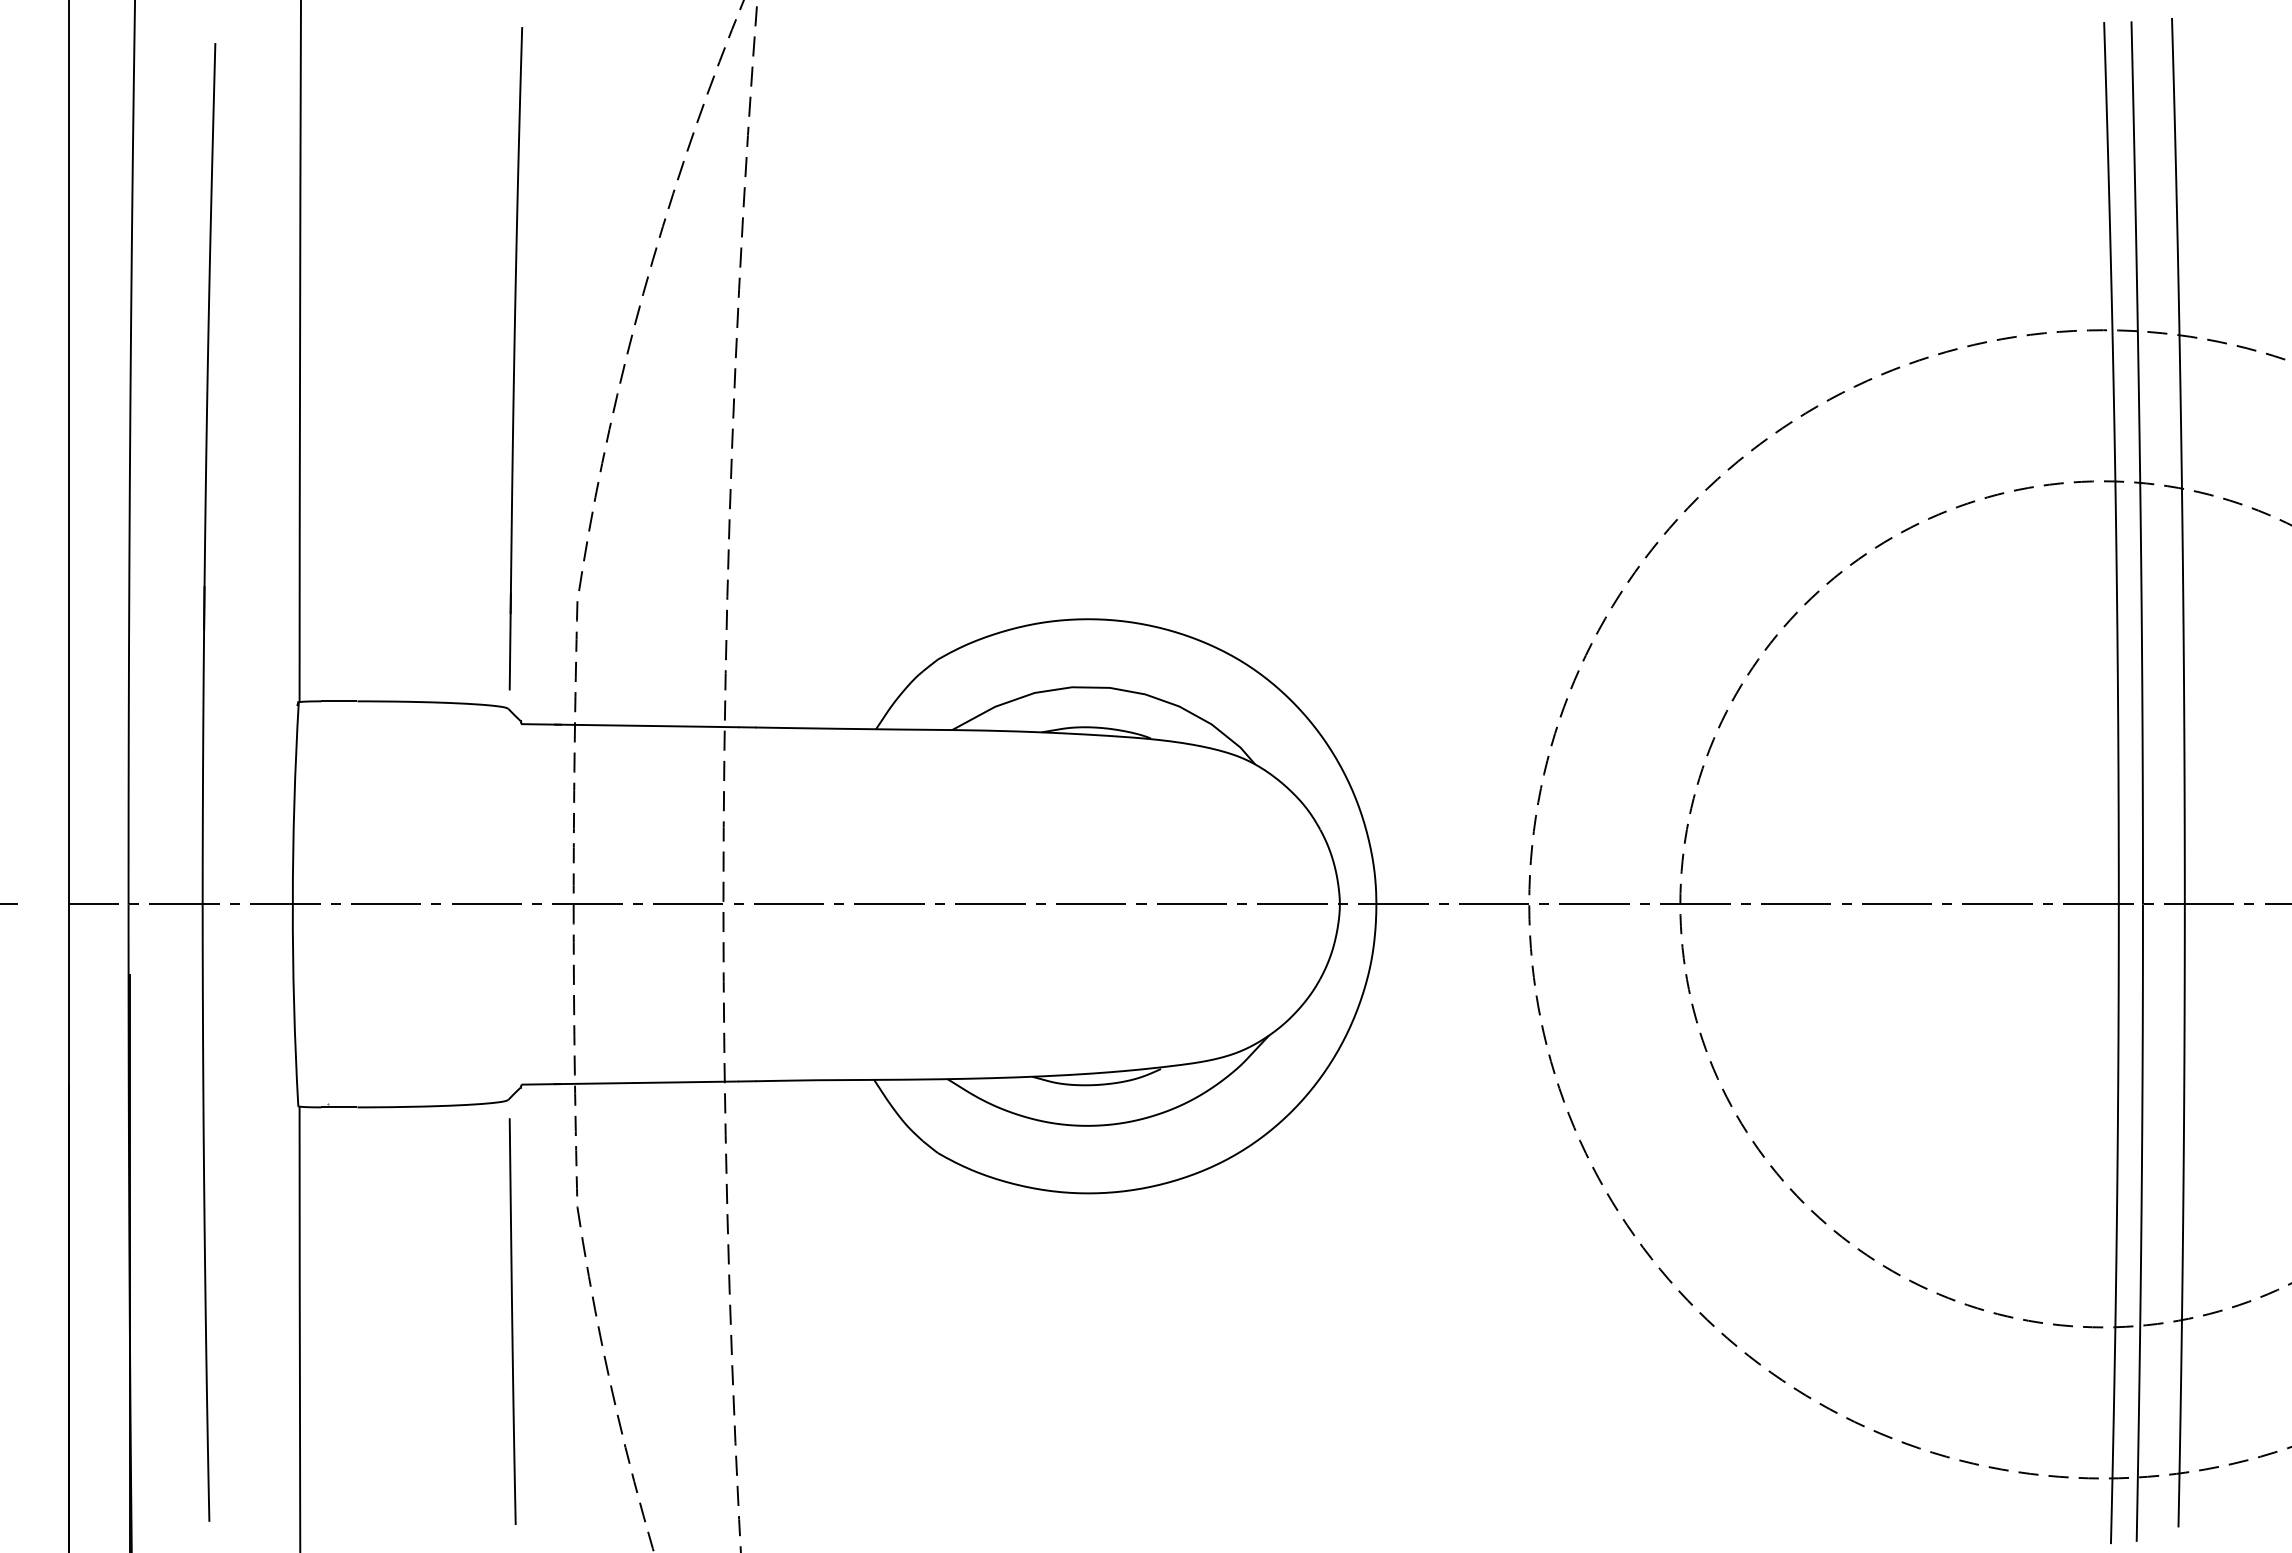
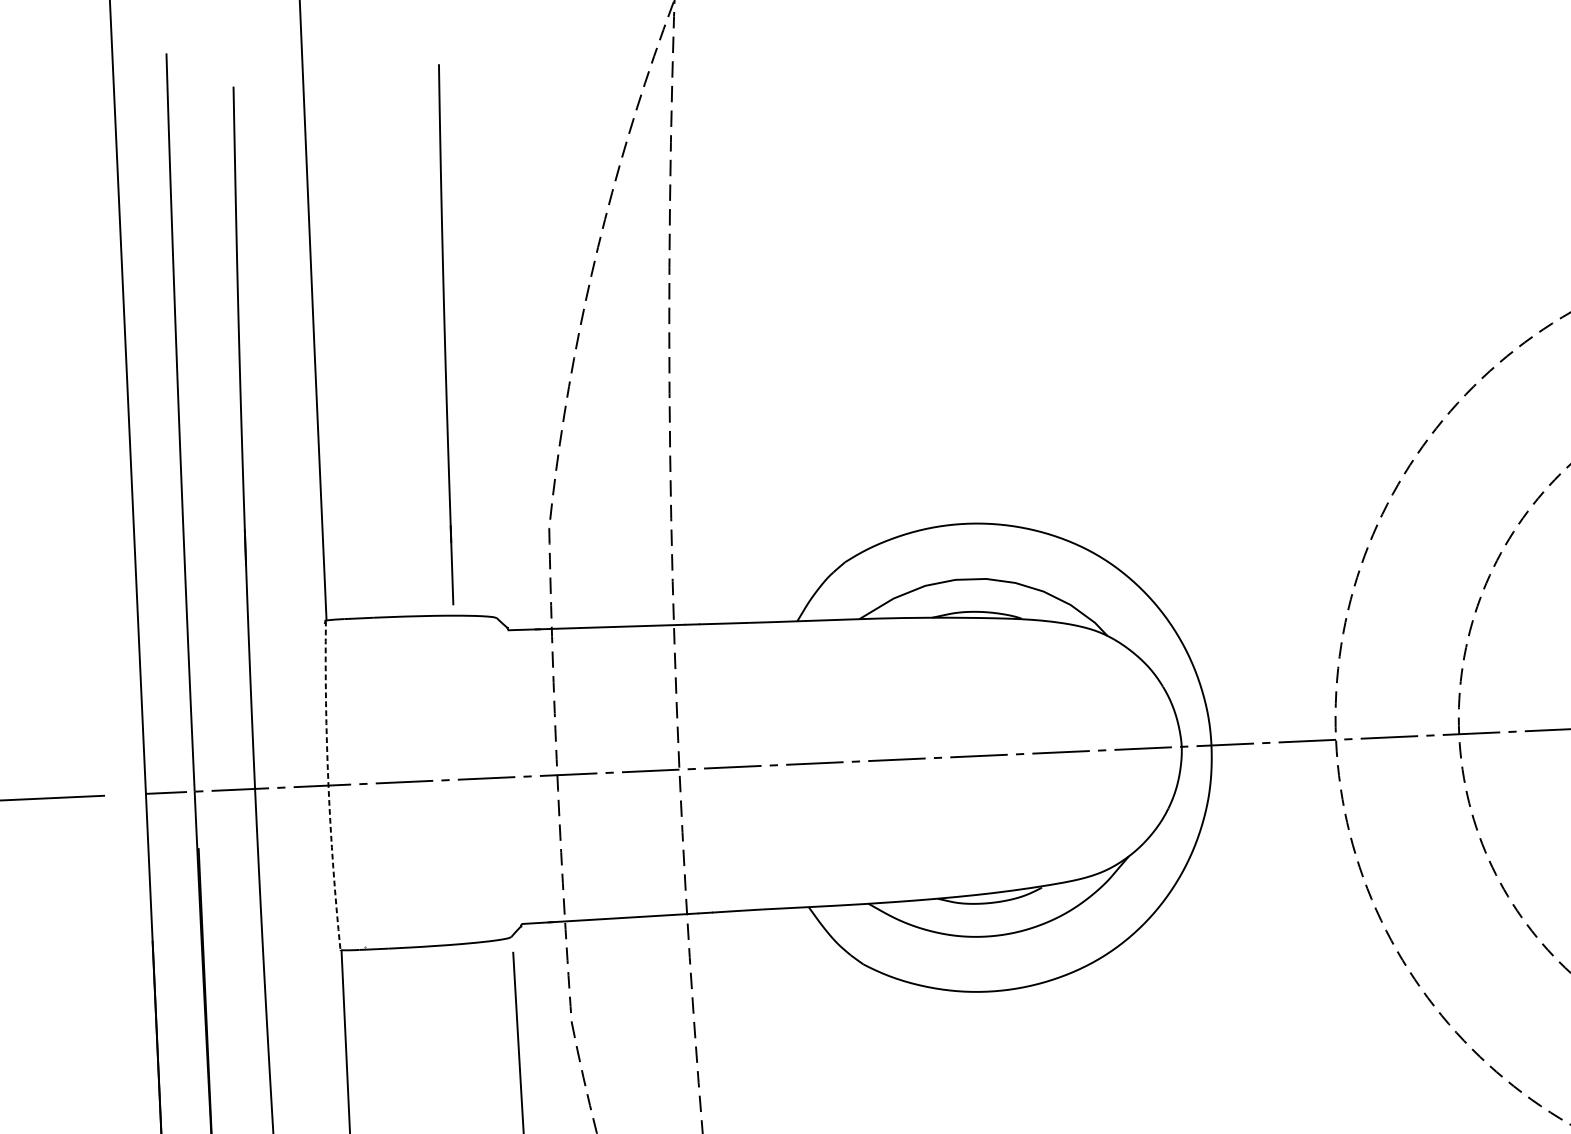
part: (515, 358) -> (445, 334), moved
arc: (292, 904) -> (328, 785), solid -> dashed

